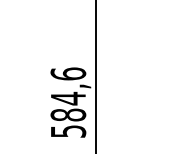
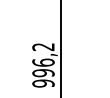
text: (68, 103) -> (43, 65), 584,6 -> 996,2

